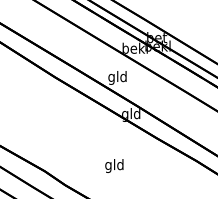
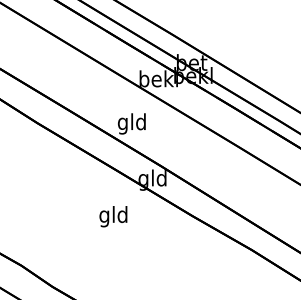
text: (114, 165) -> (113, 215), moved

